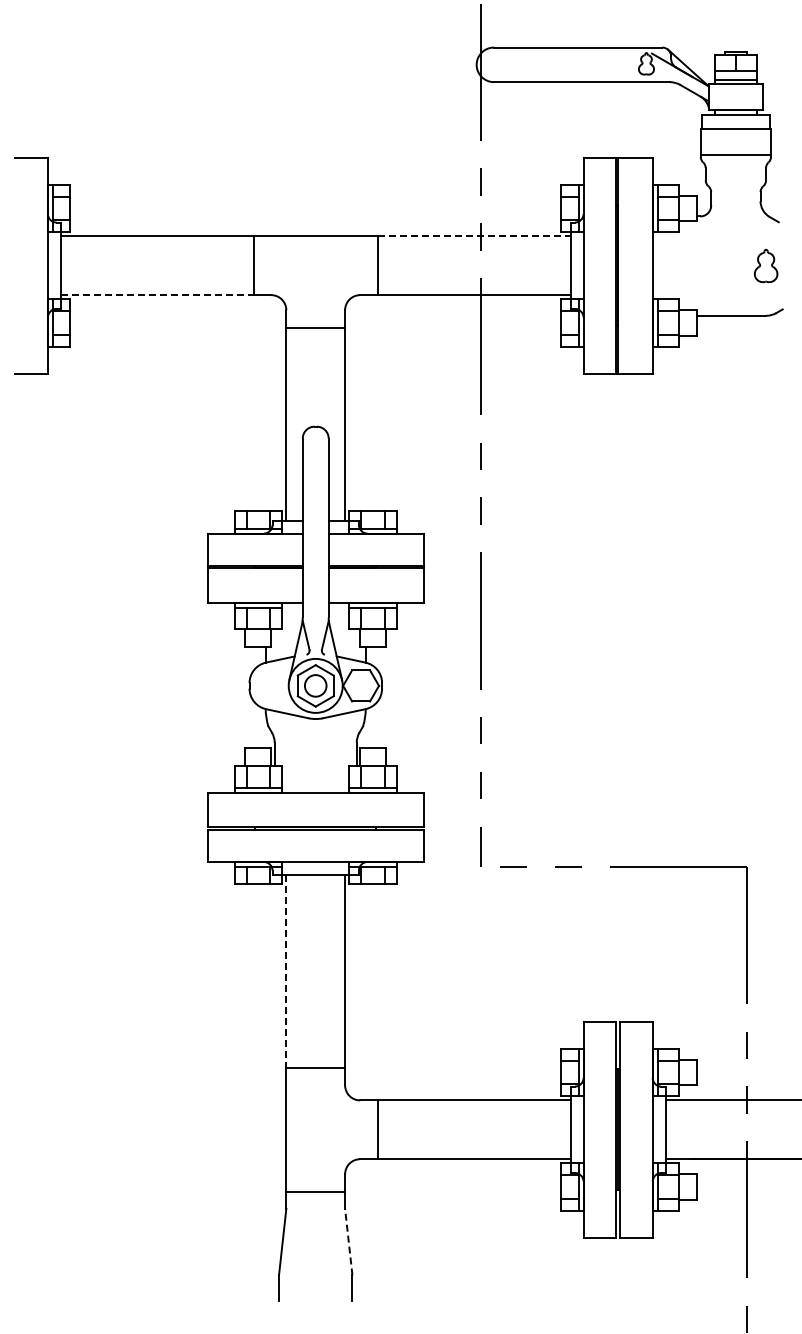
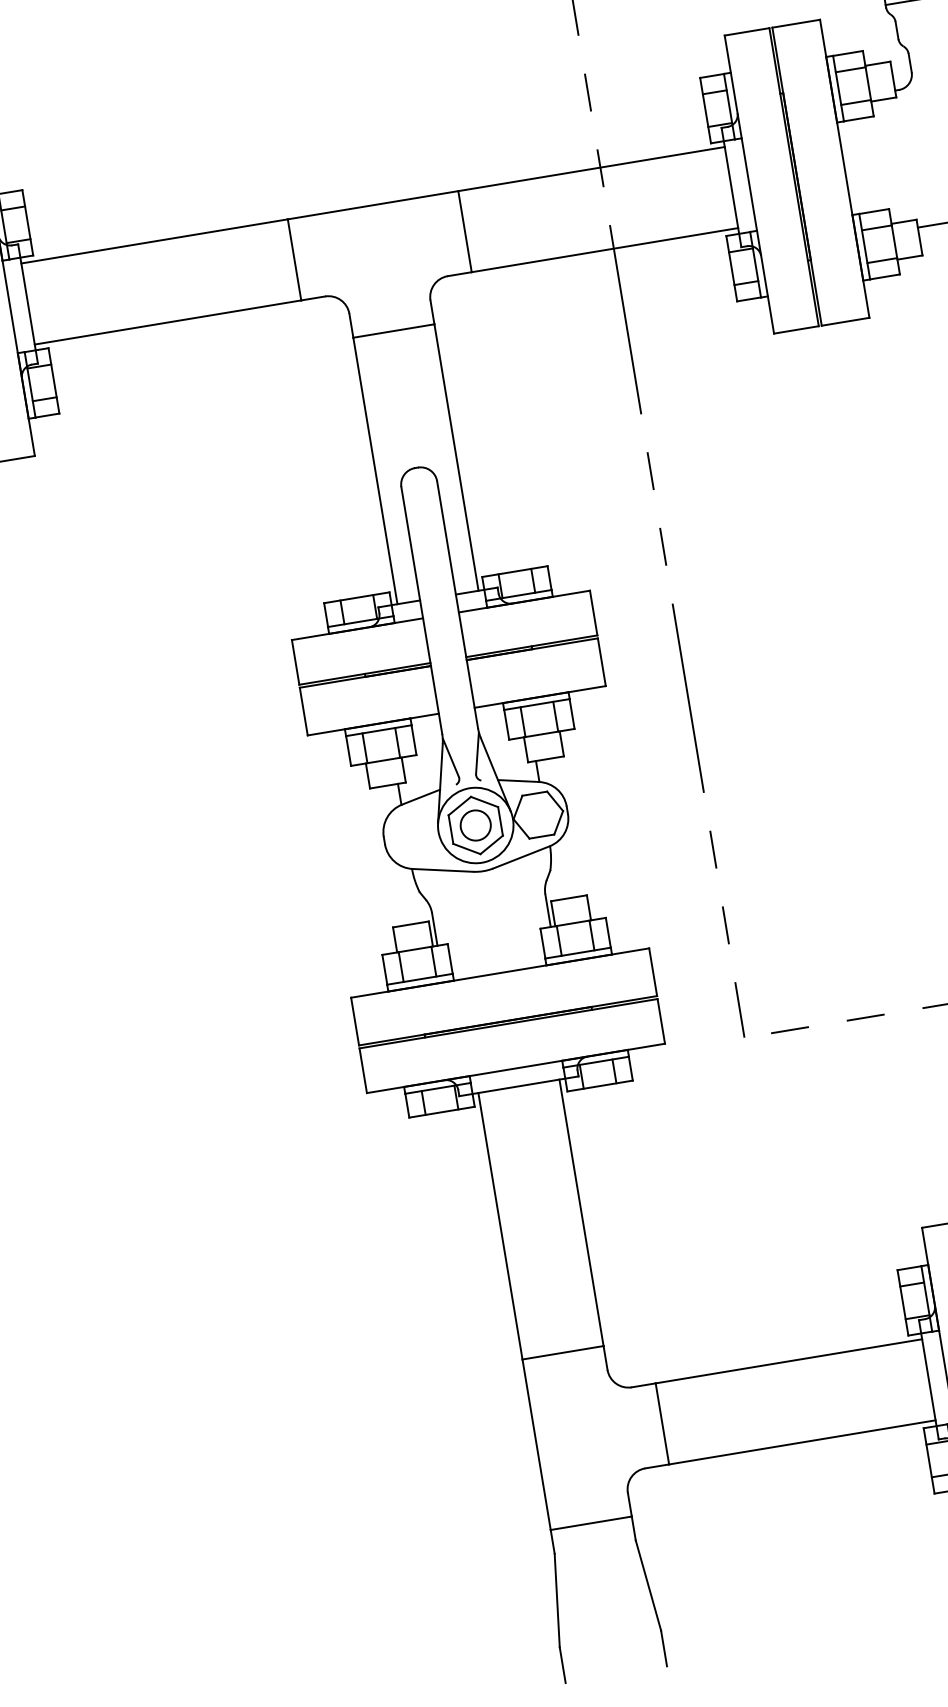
line: (474, 236) -> (592, 169), dashed -> solid
line: (157, 295) -> (168, 322), dashed -> solid
line: (286, 971) -> (500, 1226), dashed -> solid
line: (348, 1241) -> (647, 1584), dashed -> solid

